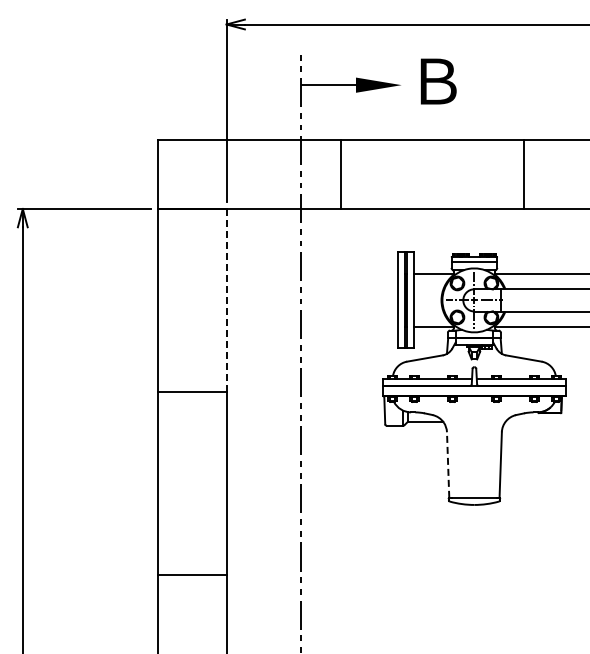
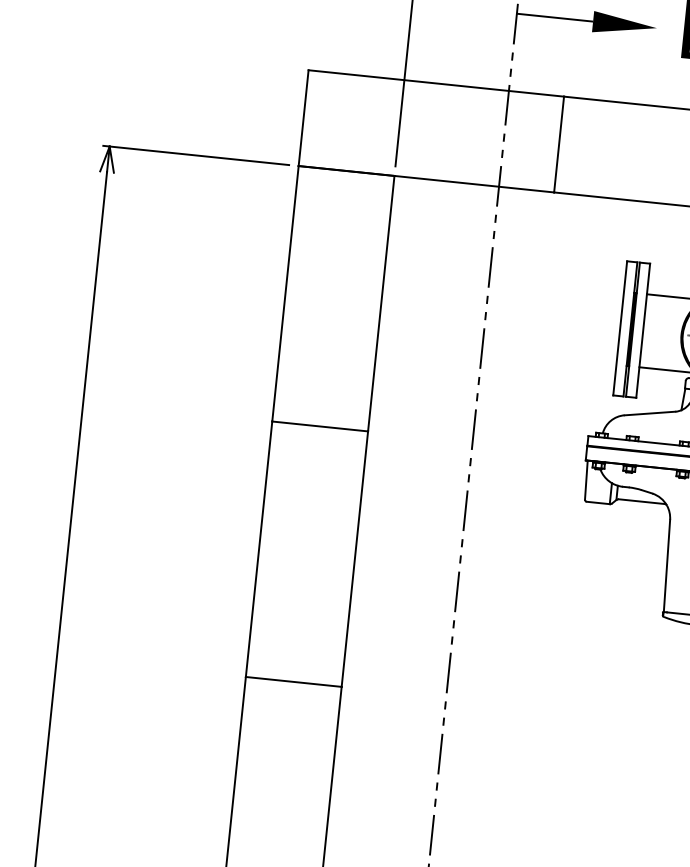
line: (226, 300) -> (381, 303), dashed -> solid
line: (448, 465) -> (667, 566), dashed -> solid

